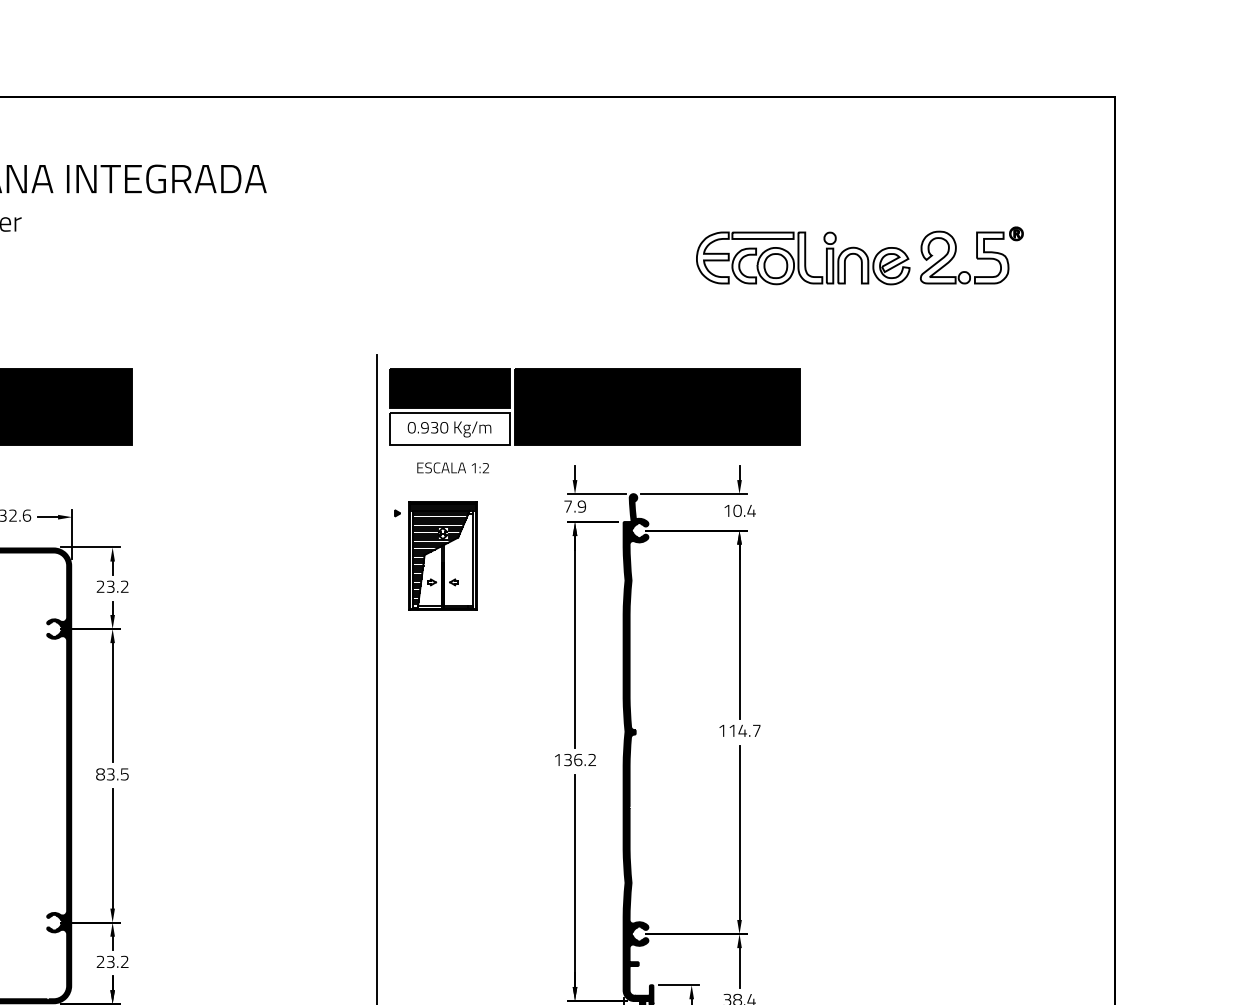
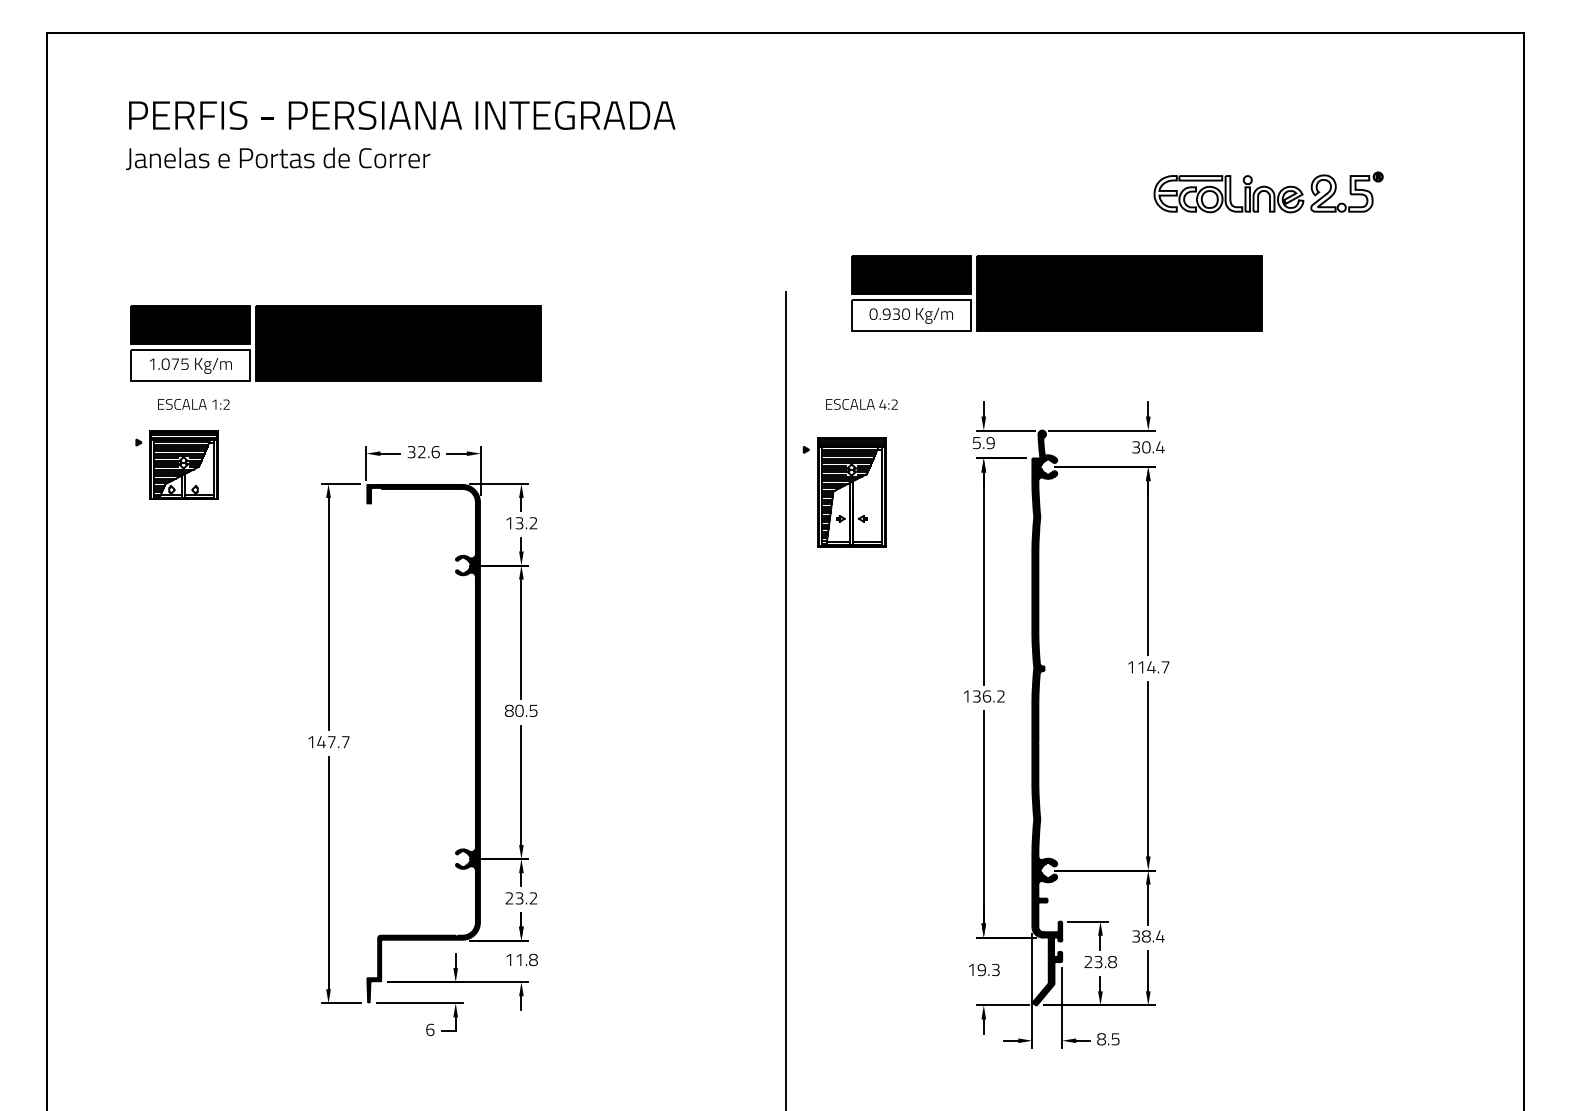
part: (859, 256) -> (1268, 192), size x0.7
part: (594, 407) -> (1056, 293), moved
text: (473, 468) -> (882, 404), 1:2 -> 4:2
text: (567, 507) -> (976, 443), 7.9 -> 5.9
text: (726, 511) -> (1135, 447), 10.4 -> 30.4
text: (100, 587) -> (509, 523), 23.2 -> 13.2
text: (110, 774) -> (519, 710), 83.5 -> 80.5

